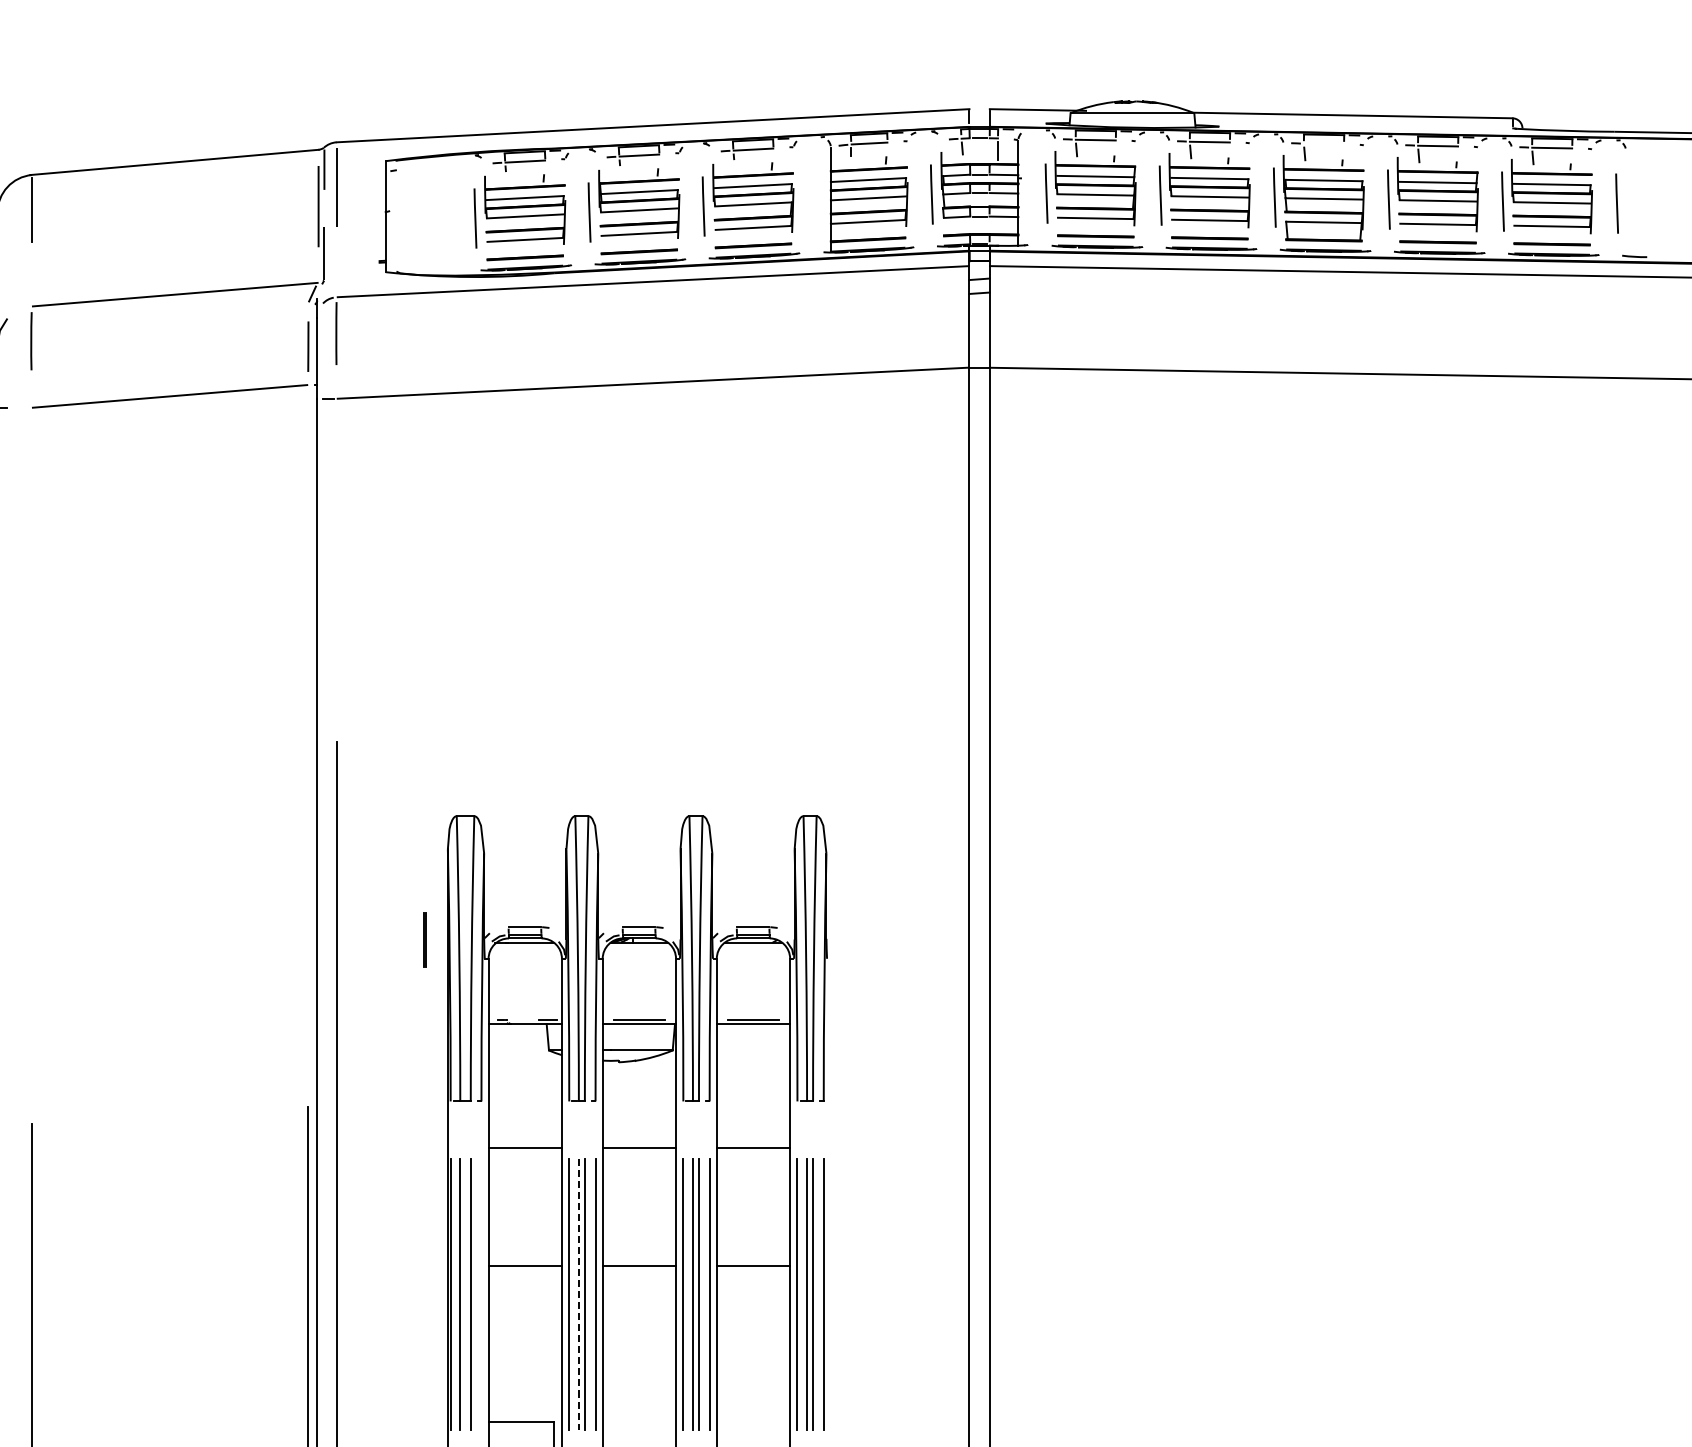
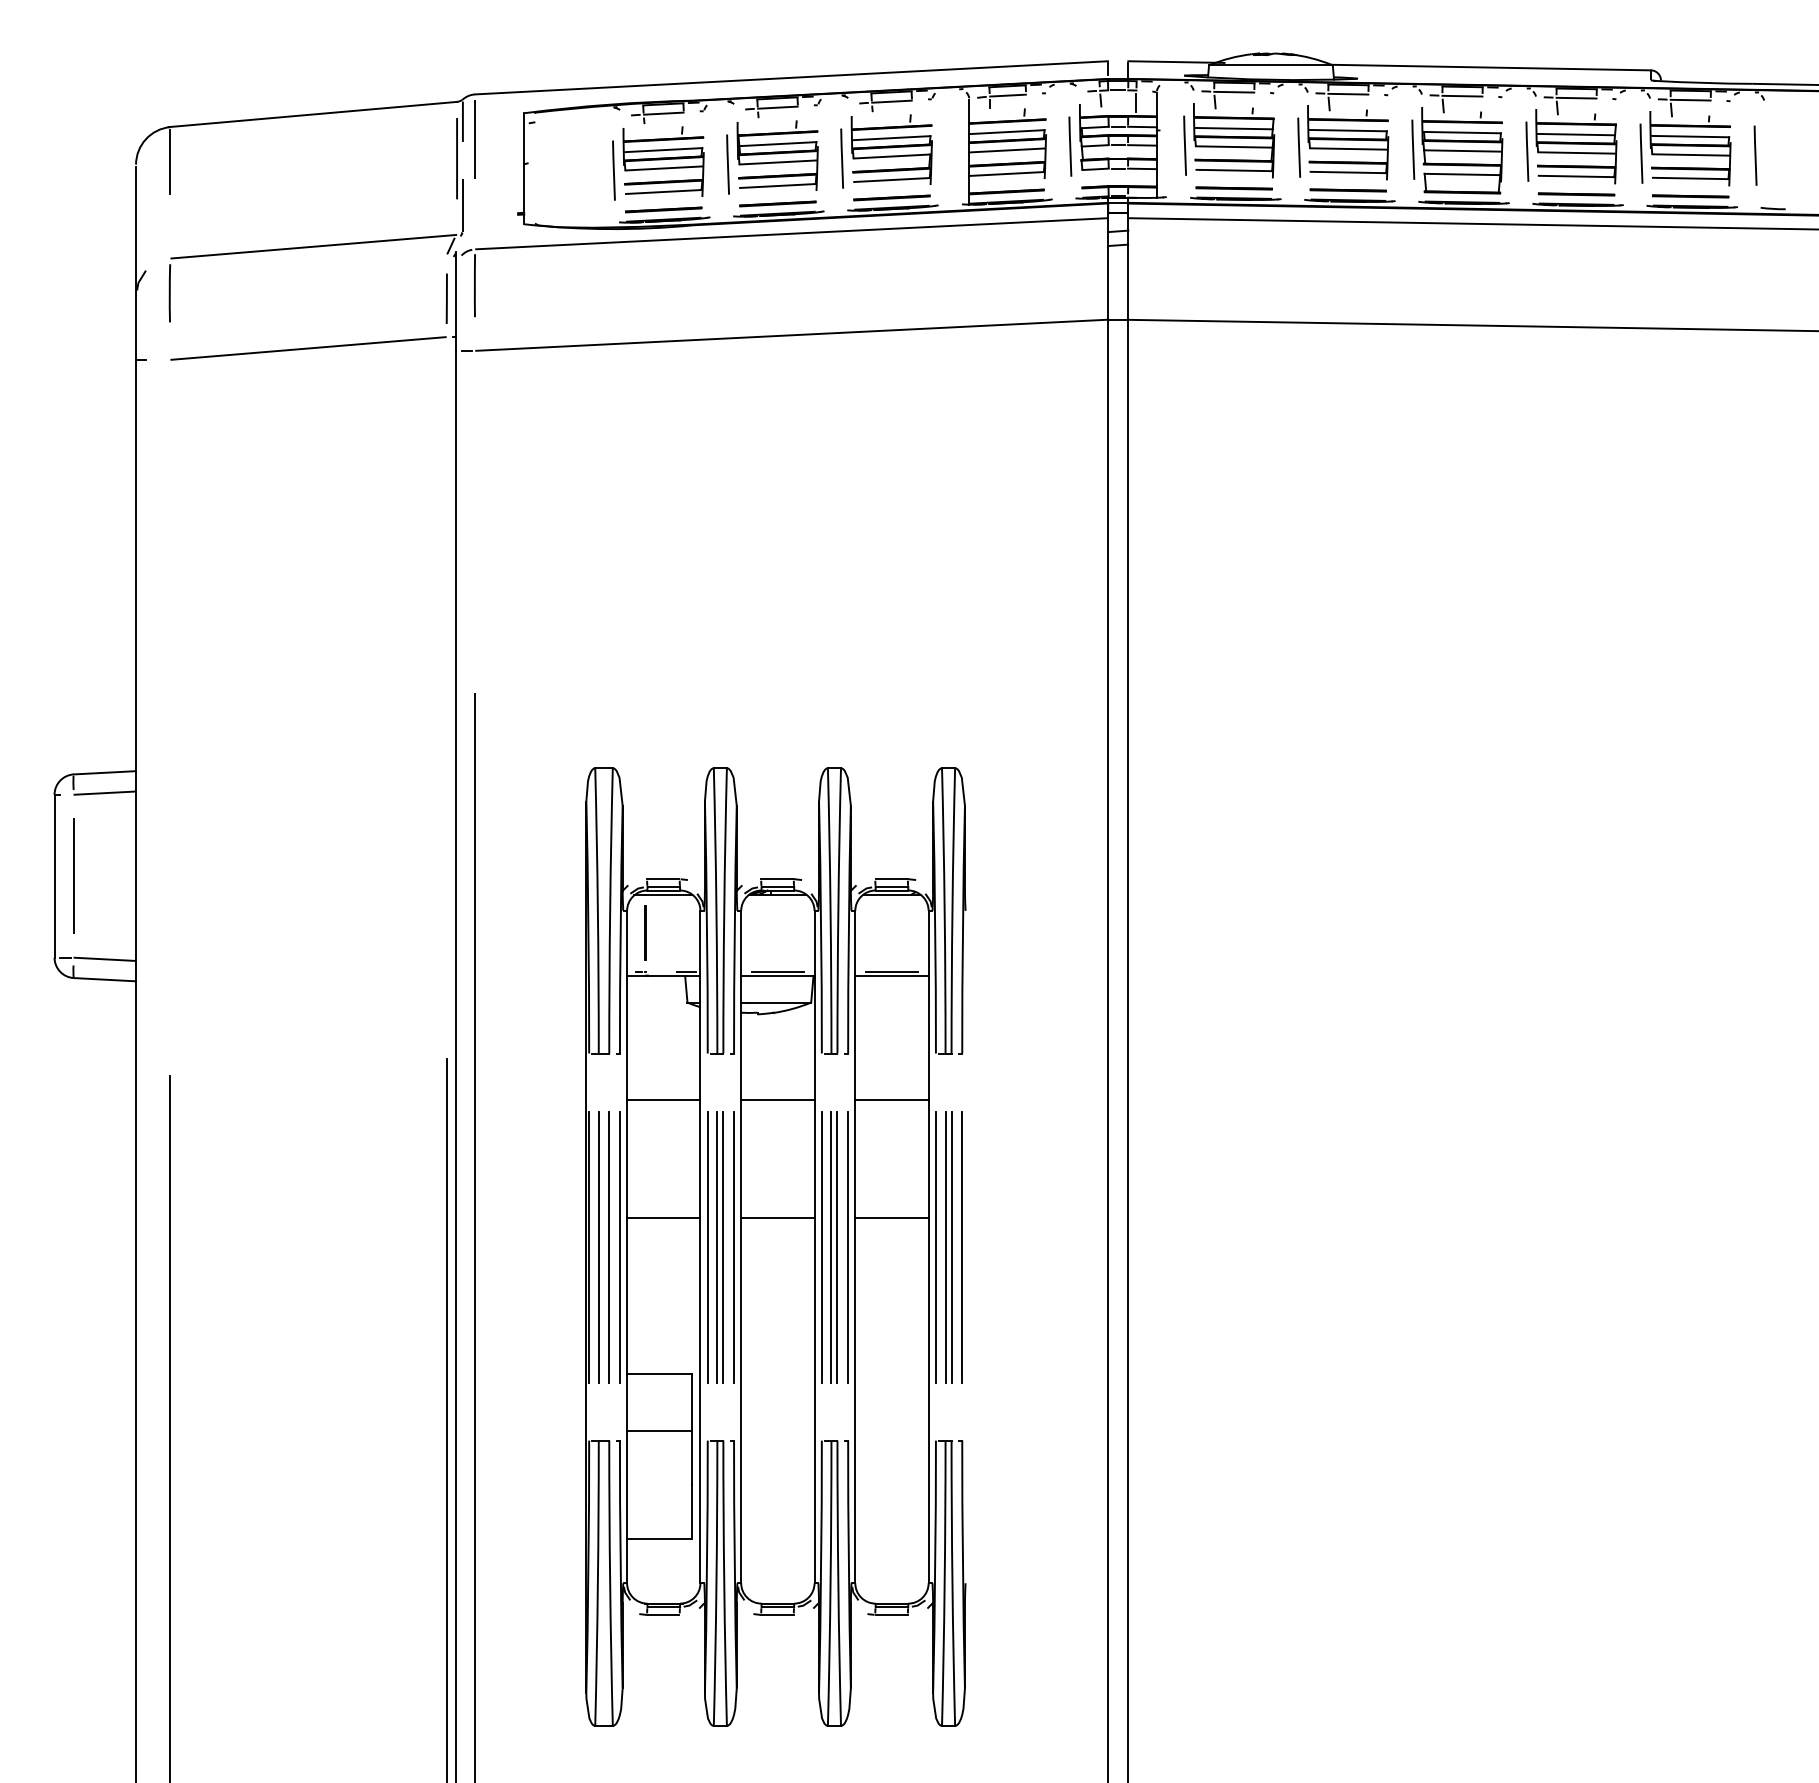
line: (1324, 143) -> (1462, 95), added
line: (425, 939) -> (645, 932), moved
line: (481, 1294) -> (619, 1246), added
line: (579, 1295) -> (717, 1247), dashed -> solid

